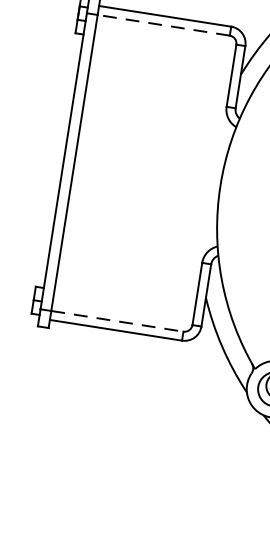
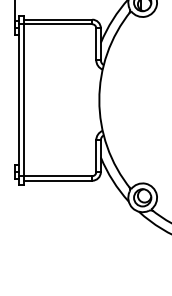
line: (163, 25) -> (58, 24), dashed -> solid
line: (117, 322) -> (58, 176), dashed -> solid

